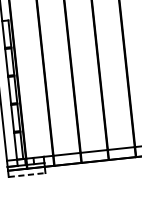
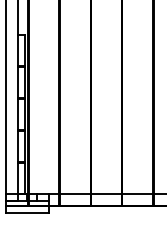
line: (27, 174) -> (28, 212), dashed -> solid

